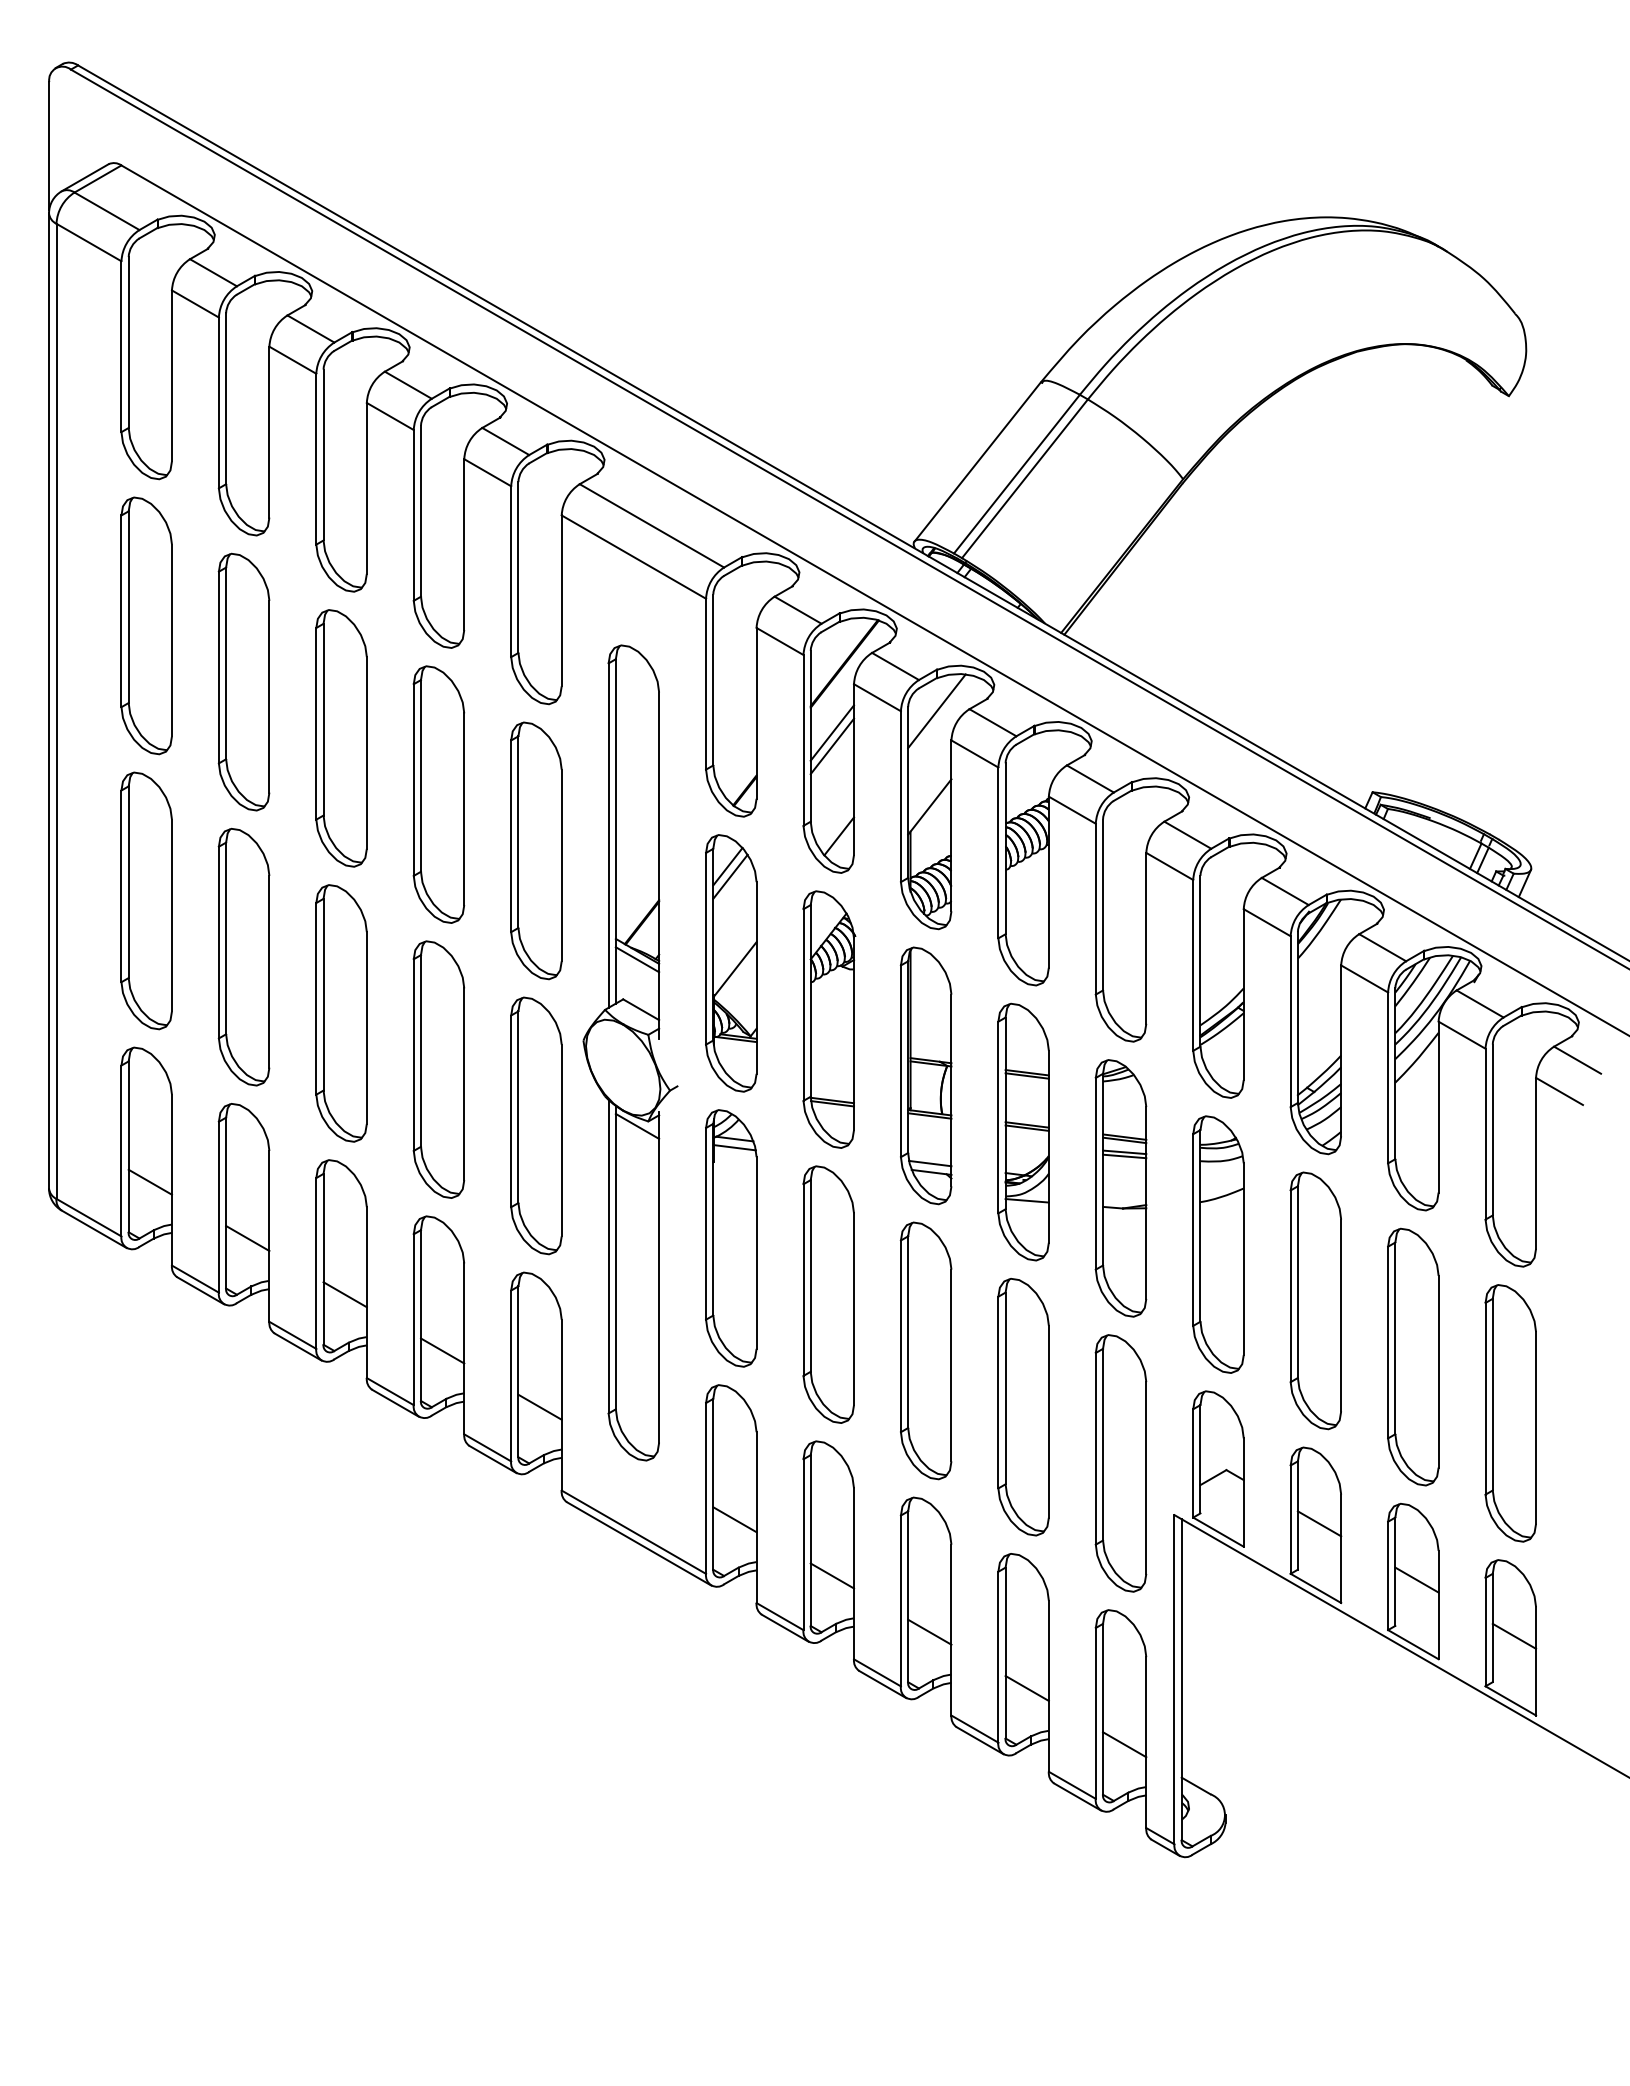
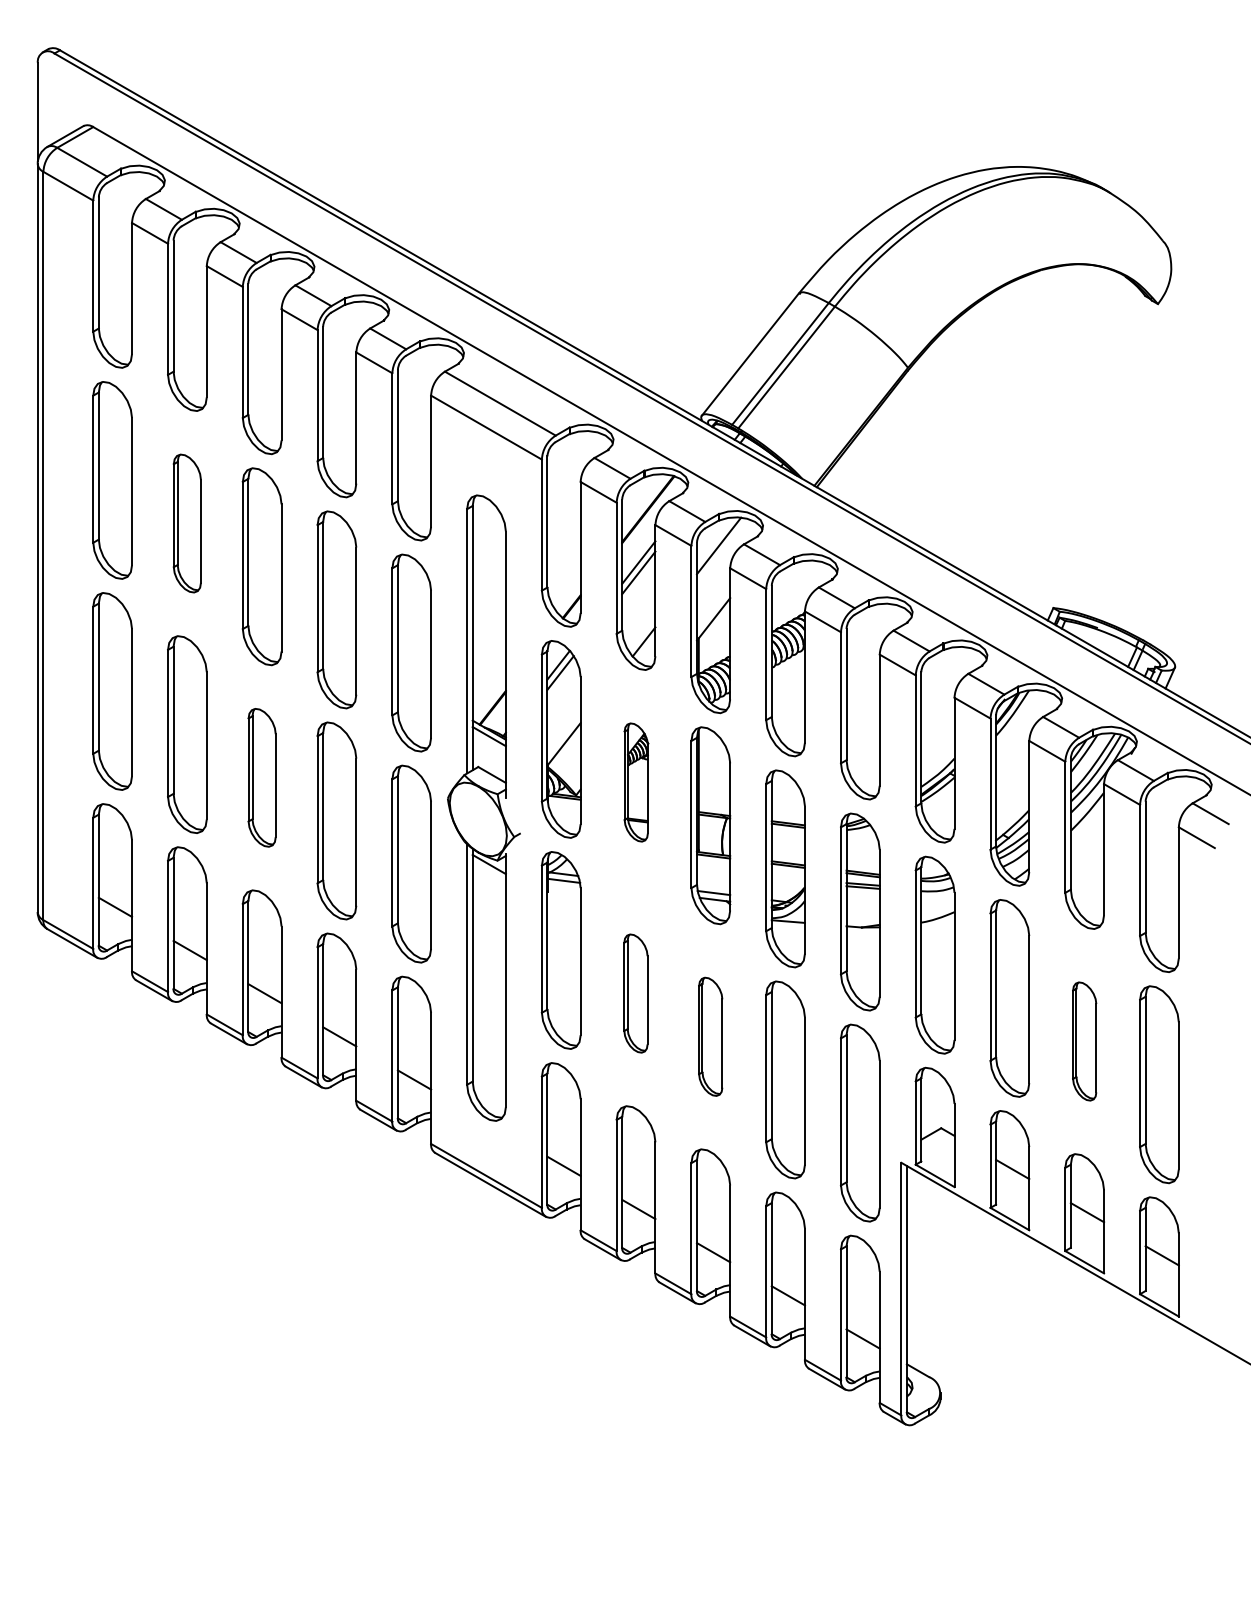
part: (243, 681) -> (186, 523), size x0.7
part: (341, 1013) -> (262, 777), size x0.7
part: (829, 1019) -> (636, 782), size x0.6
part: (828, 1294) -> (635, 993), size x0.6
part: (925, 1350) -> (710, 1036), size x0.6
part: (1413, 1356) -> (1084, 1041), size x0.6

